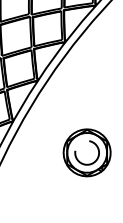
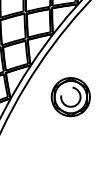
part: (86, 153) -> (70, 97), moved

